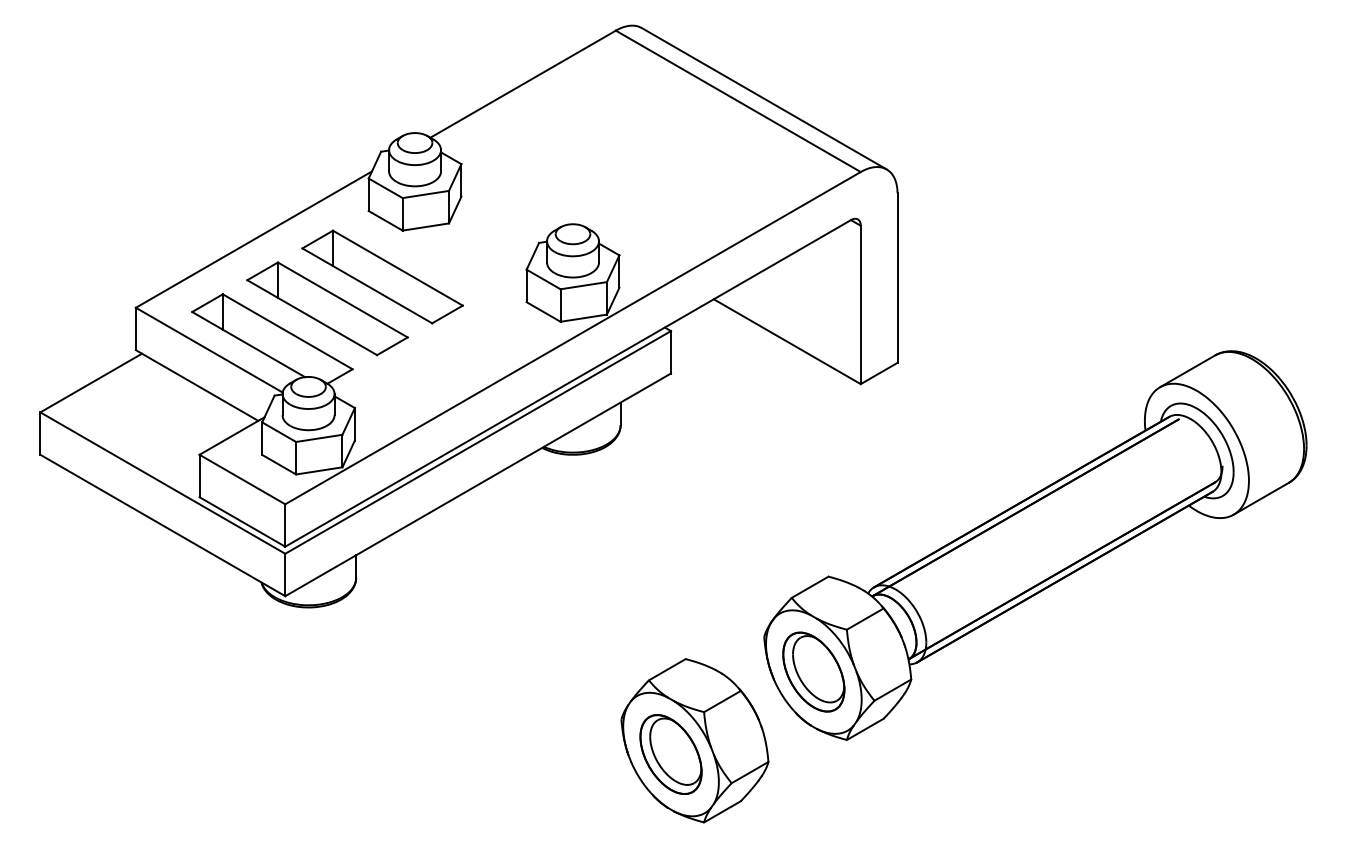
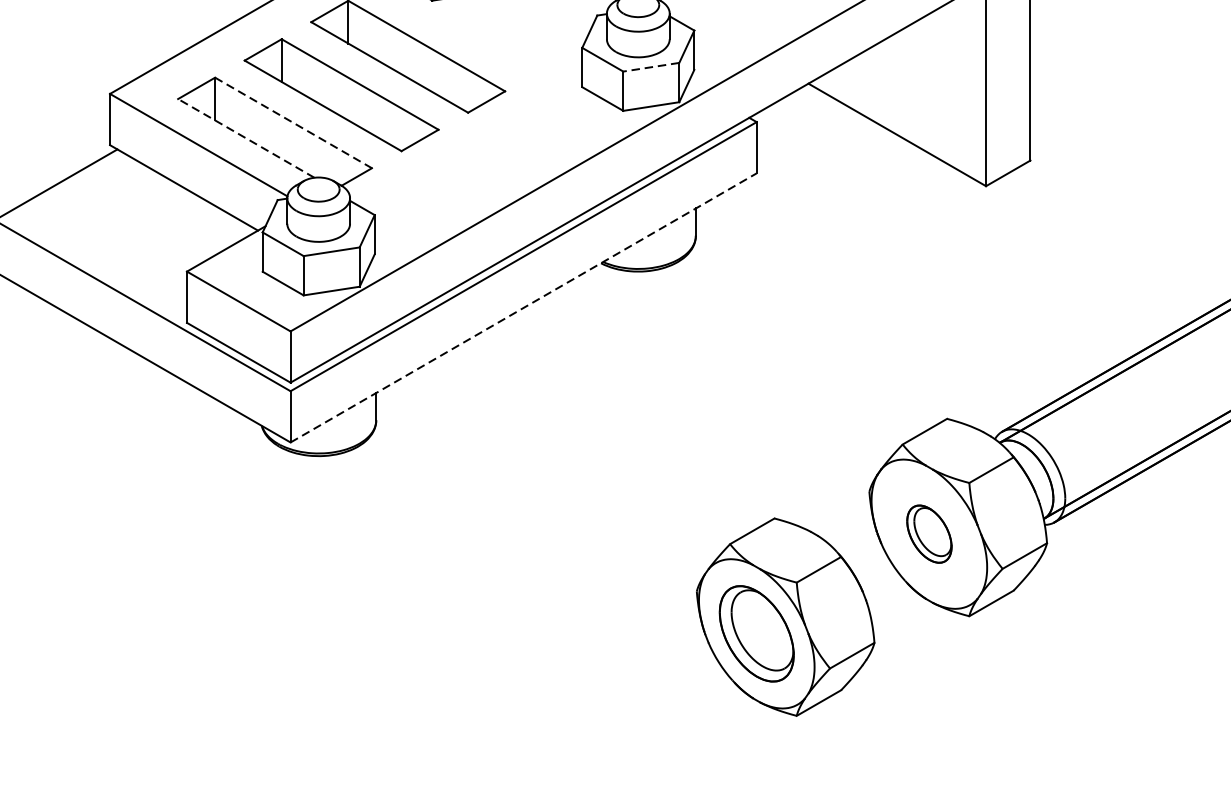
line: (583, 285) -> (650, 67), solid -> dashed
line: (287, 331) -> (293, 122), solid -> dashed
line: (248, 344) -> (246, 138), solid -> dashed
line: (478, 484) -> (524, 307), solid -> dashed
part: (813, 671) -> (928, 533), size x0.6

